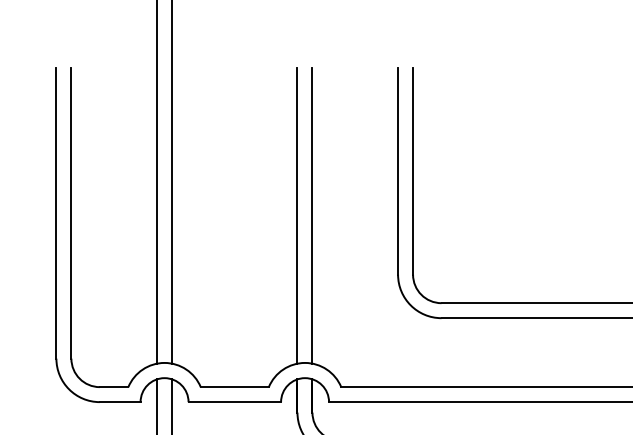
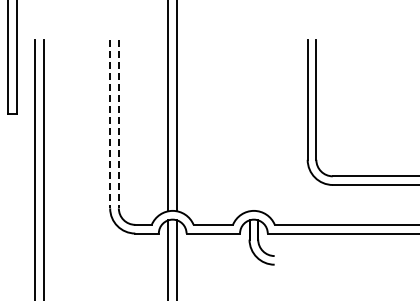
line: (56, 213) -> (110, 124), solid -> dashed
line: (70, 213) -> (118, 124), solid -> dashed
line: (297, 215) -> (249, 125), removed
line: (312, 215) -> (258, 125), removed

